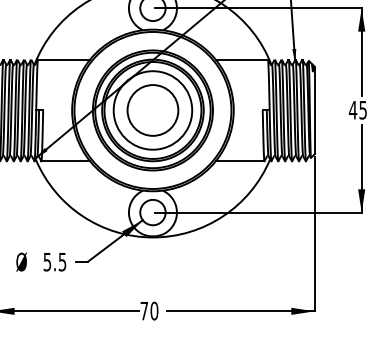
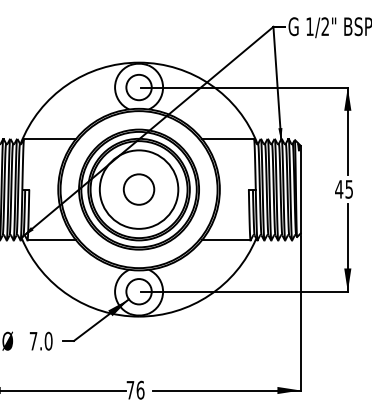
circle: (152, 110) -> (138, 189), size x0.6
text: (54, 261) -> (40, 340), 5.5 -> 7.0
text: (154, 310) -> (140, 389), 70 -> 76

